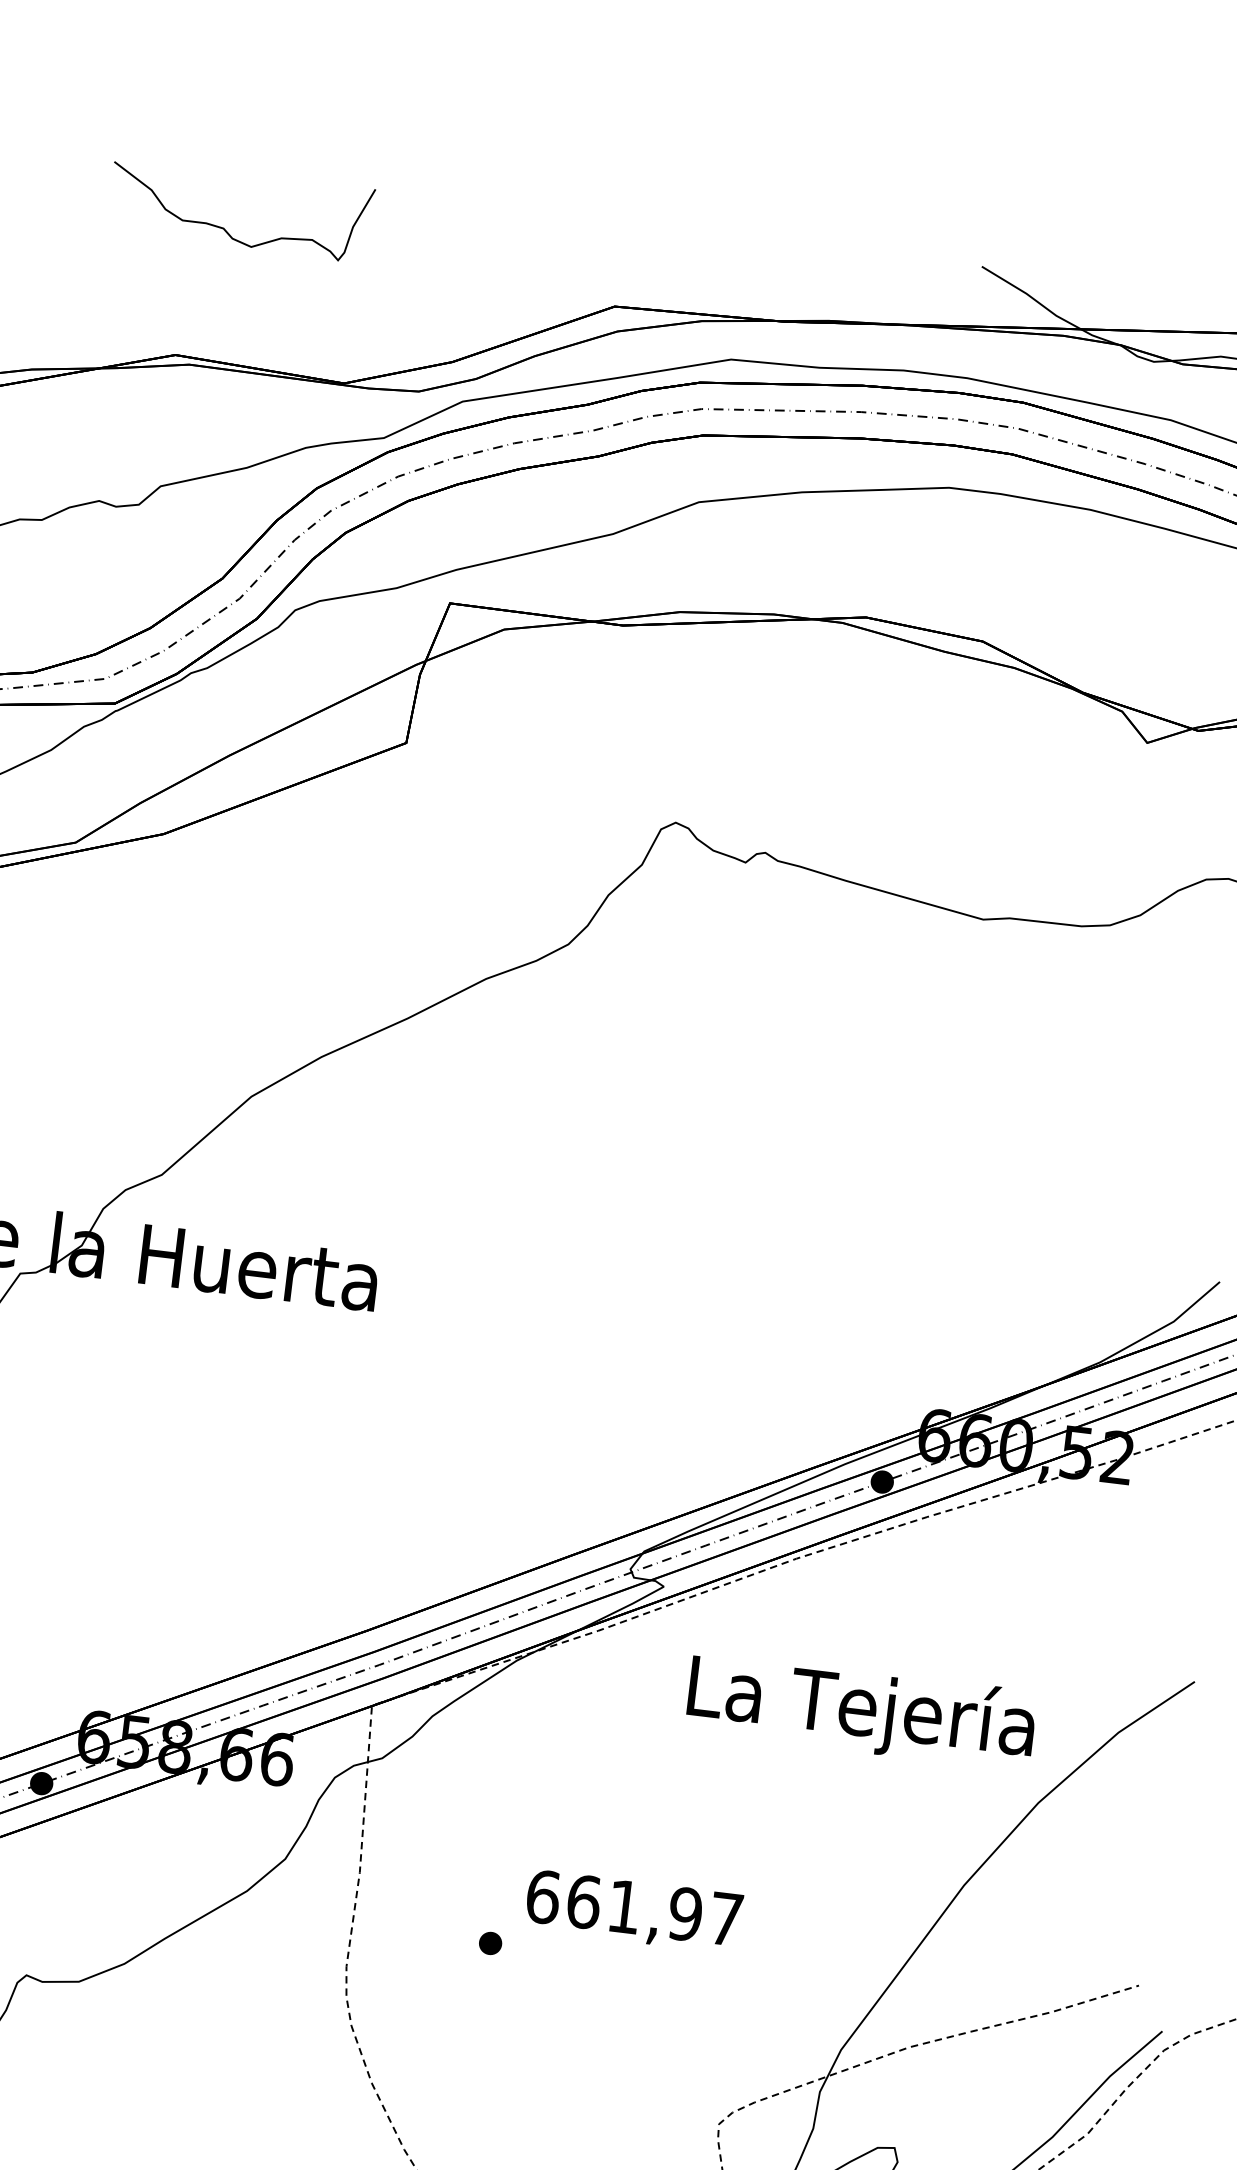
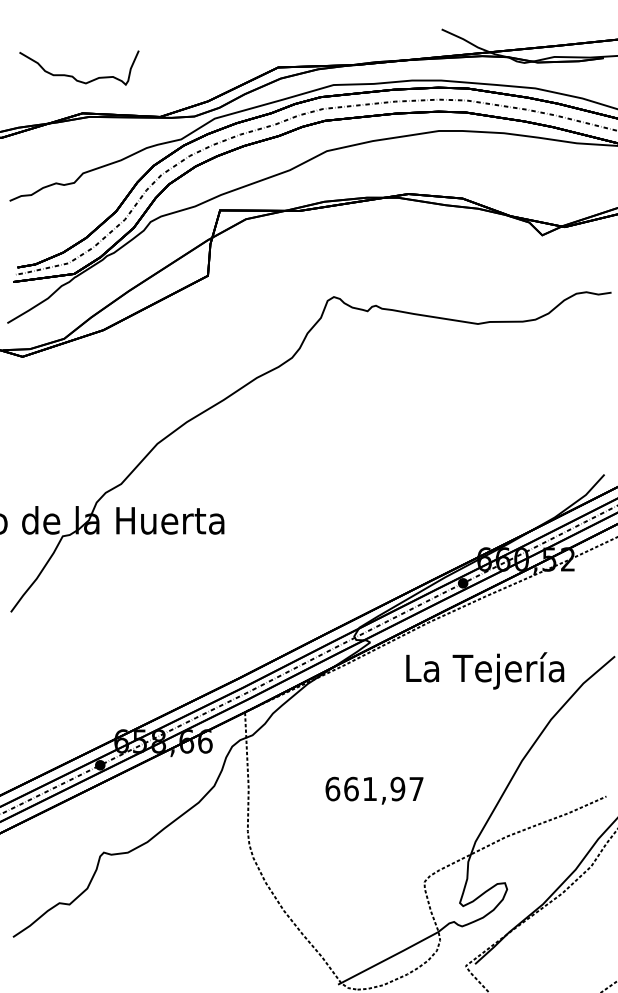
curve: (224, 226) -> (72, 75), moved
text: (862, 1710) -> (485, 670), moved
part: (490, 1942) -> (311, 812), removed

